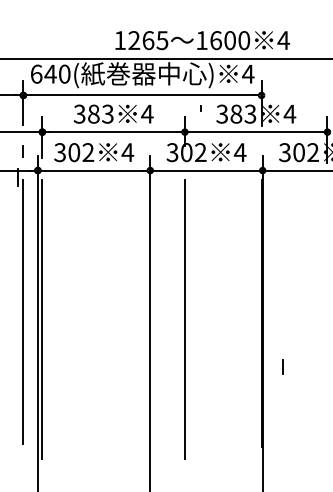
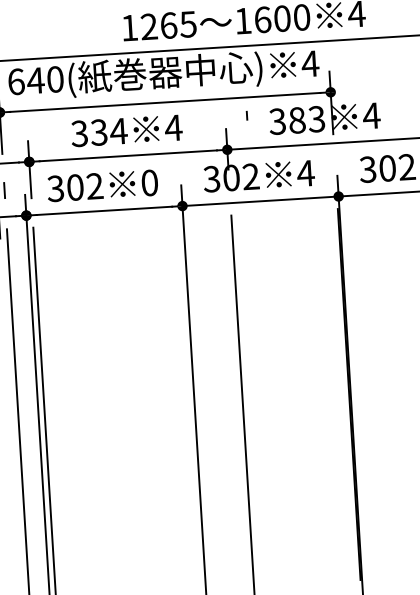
text: (100, 113) -> (108, 131), 383 -> 334
text: (127, 152) -> (149, 182), 4 -> 0
line: (282, 366) -> (382, 466), removed

